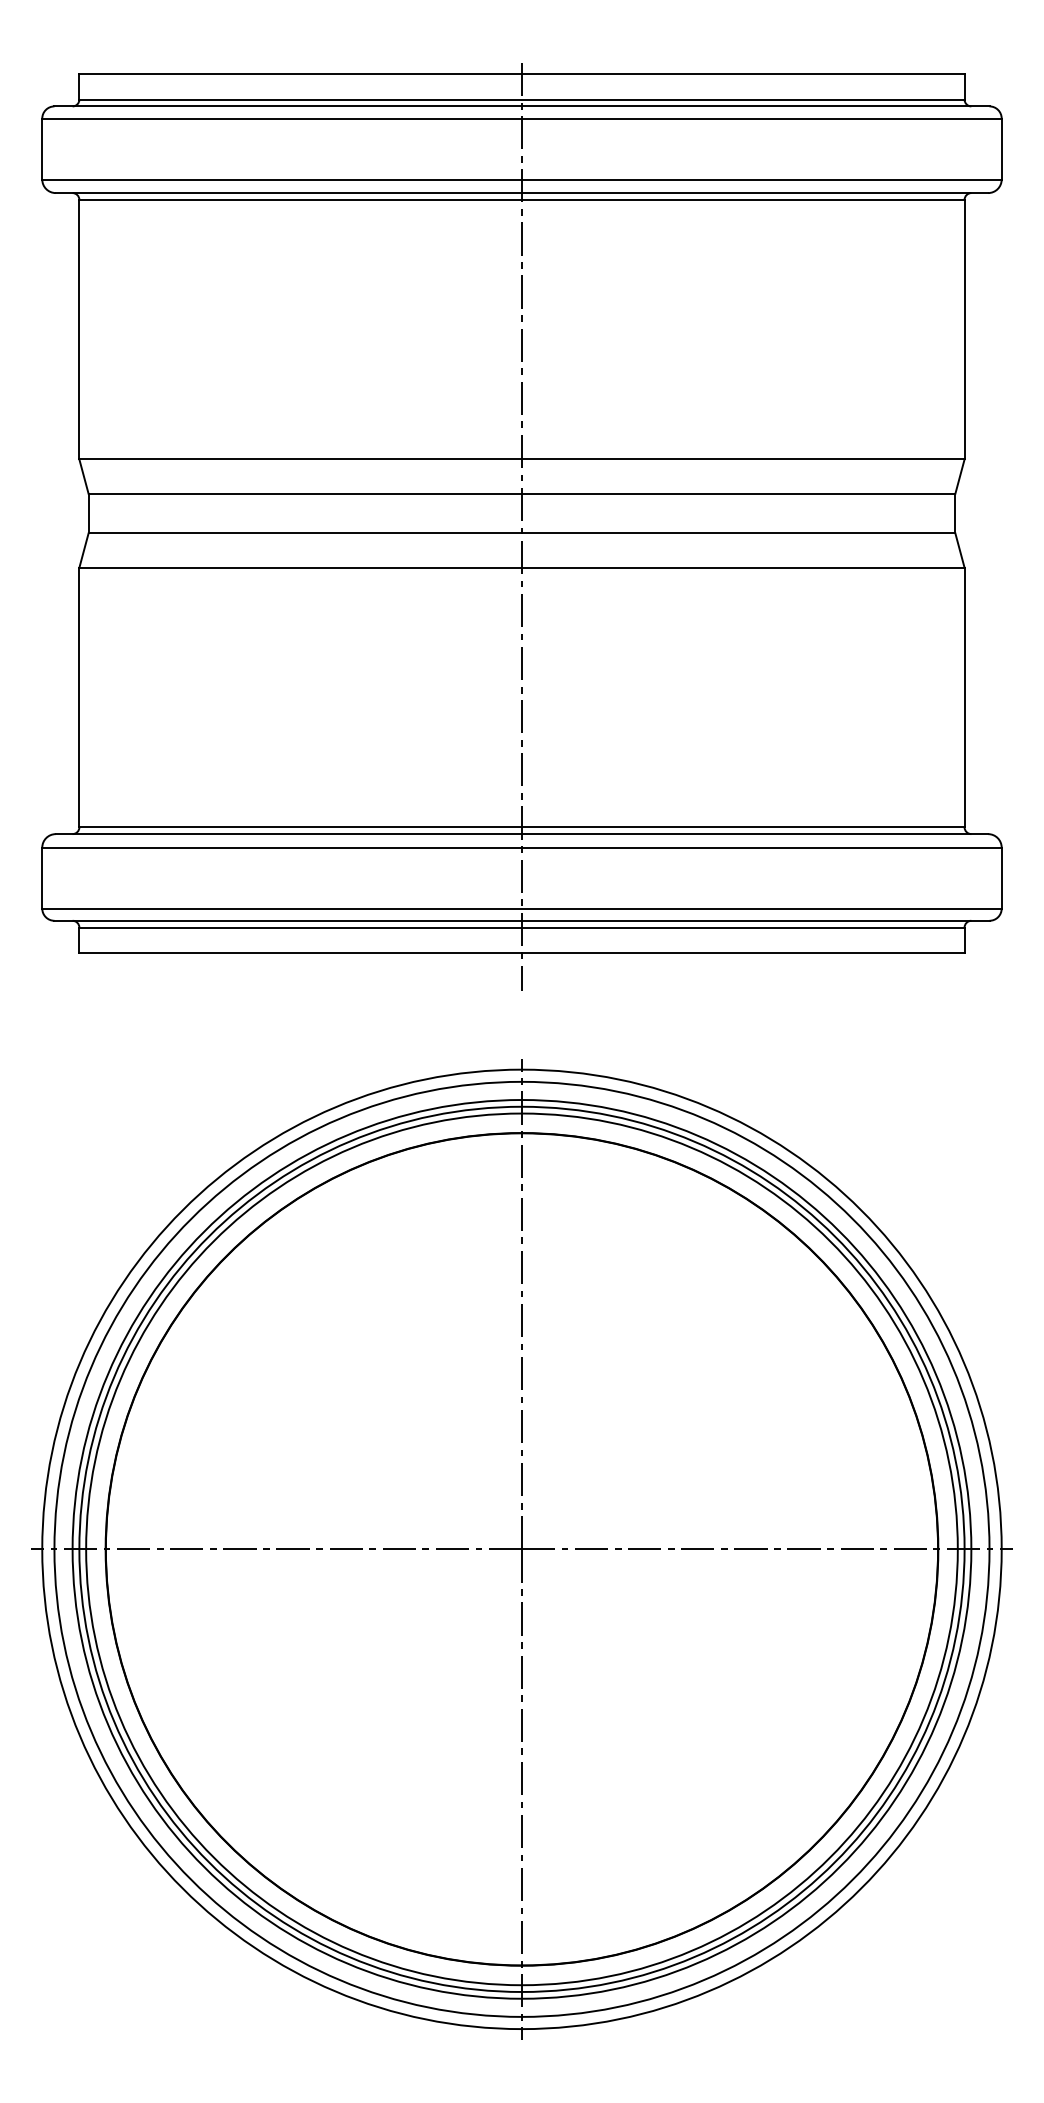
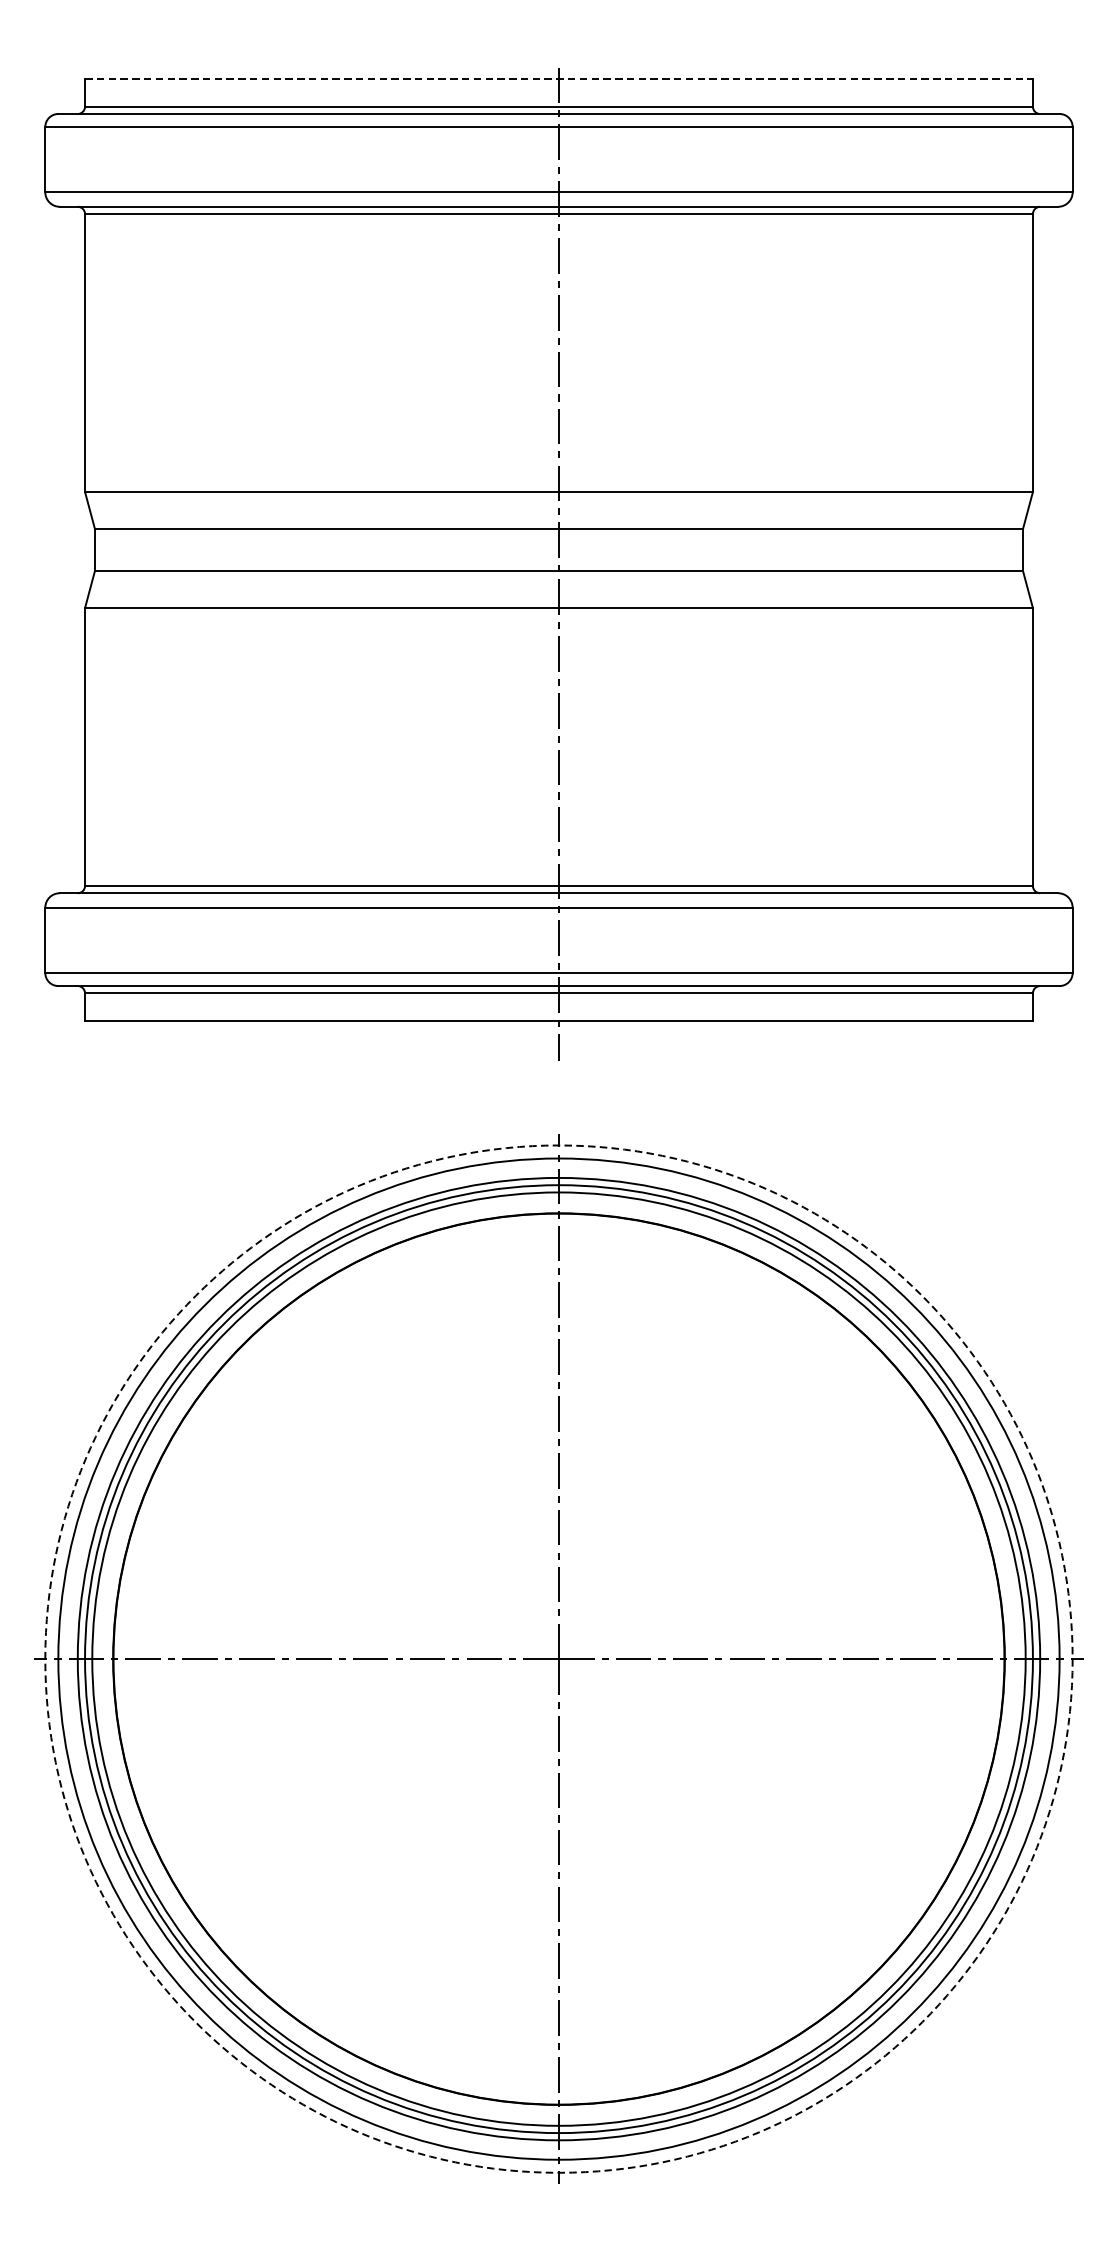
line: (521, 73) -> (558, 78), solid -> dashed
circle: (521, 1549) -> (558, 1659), solid -> dashed

